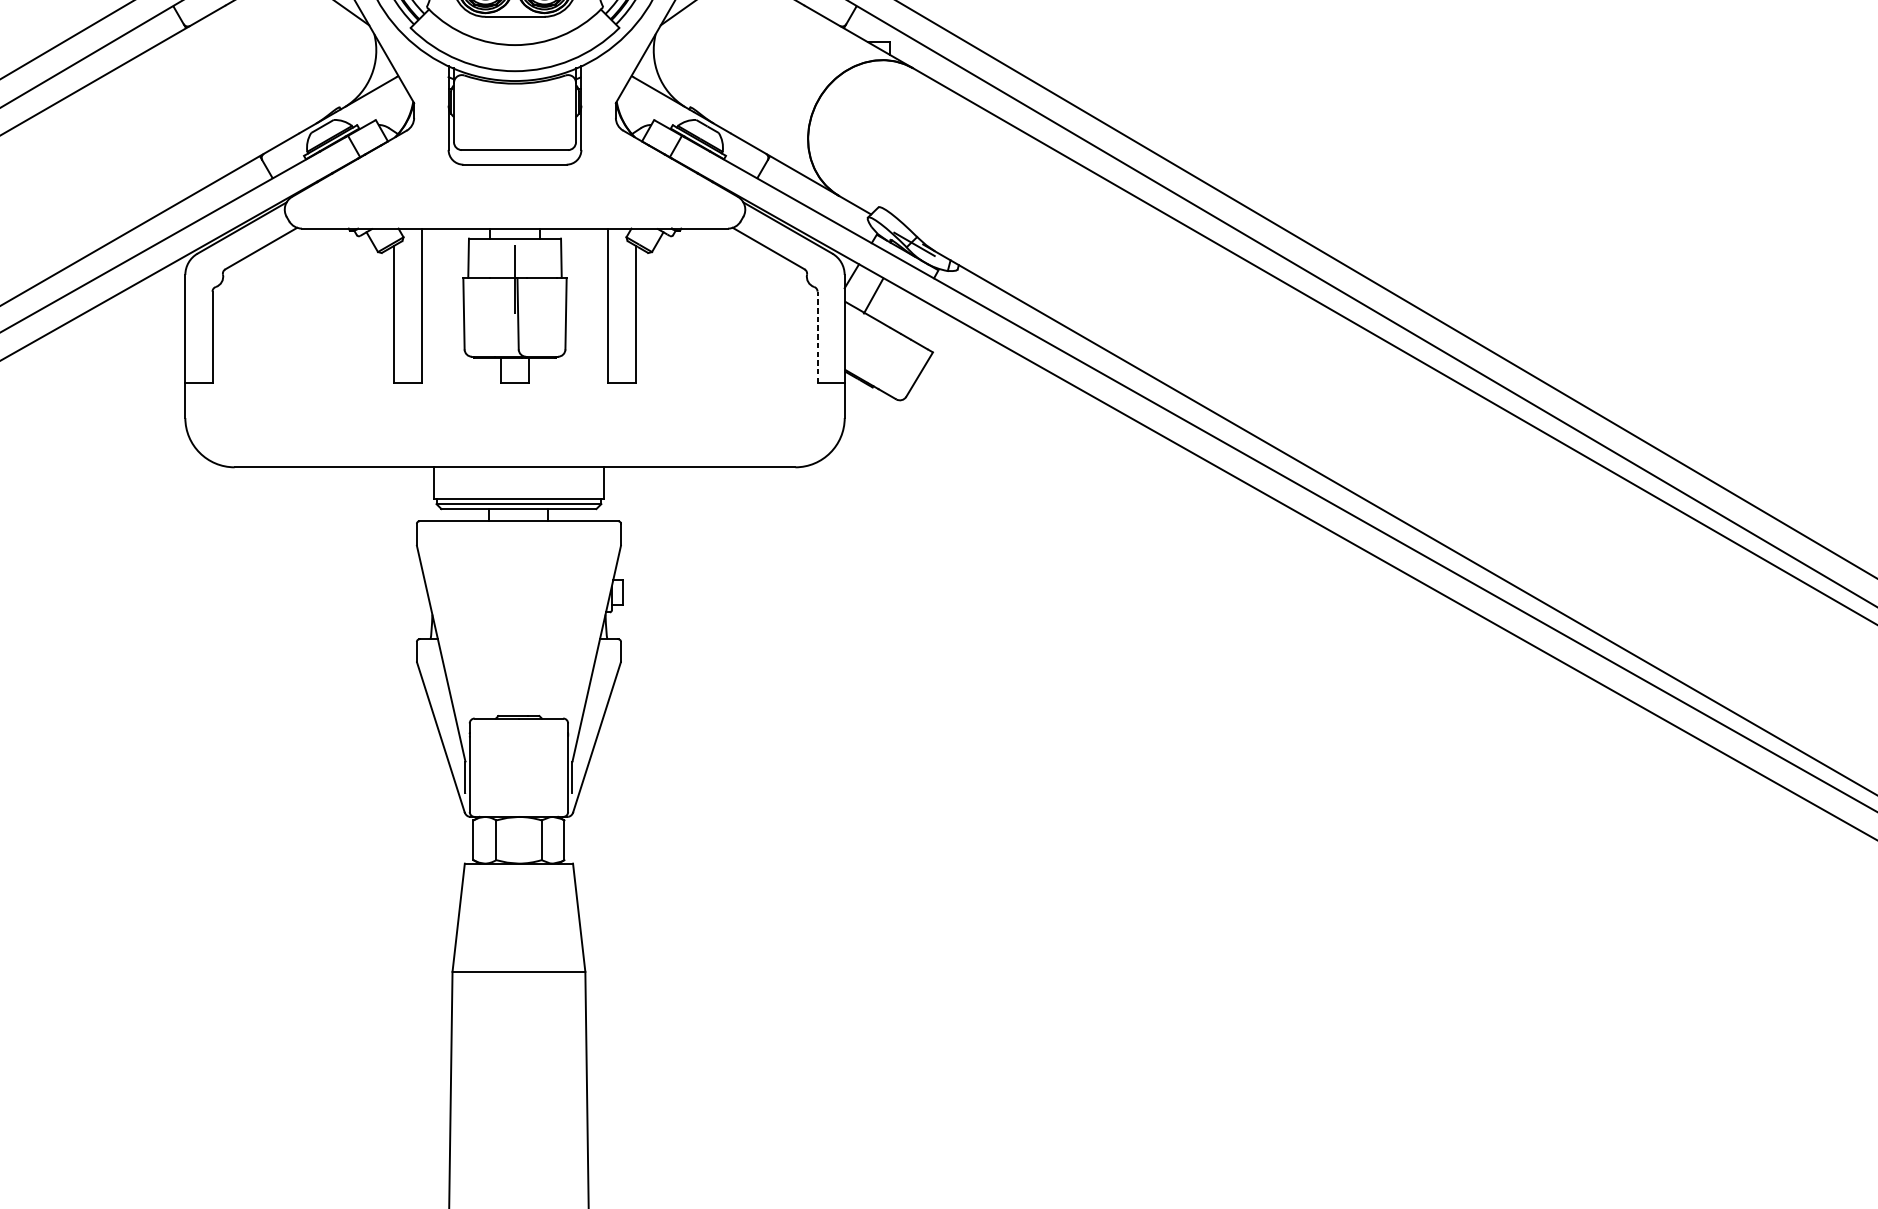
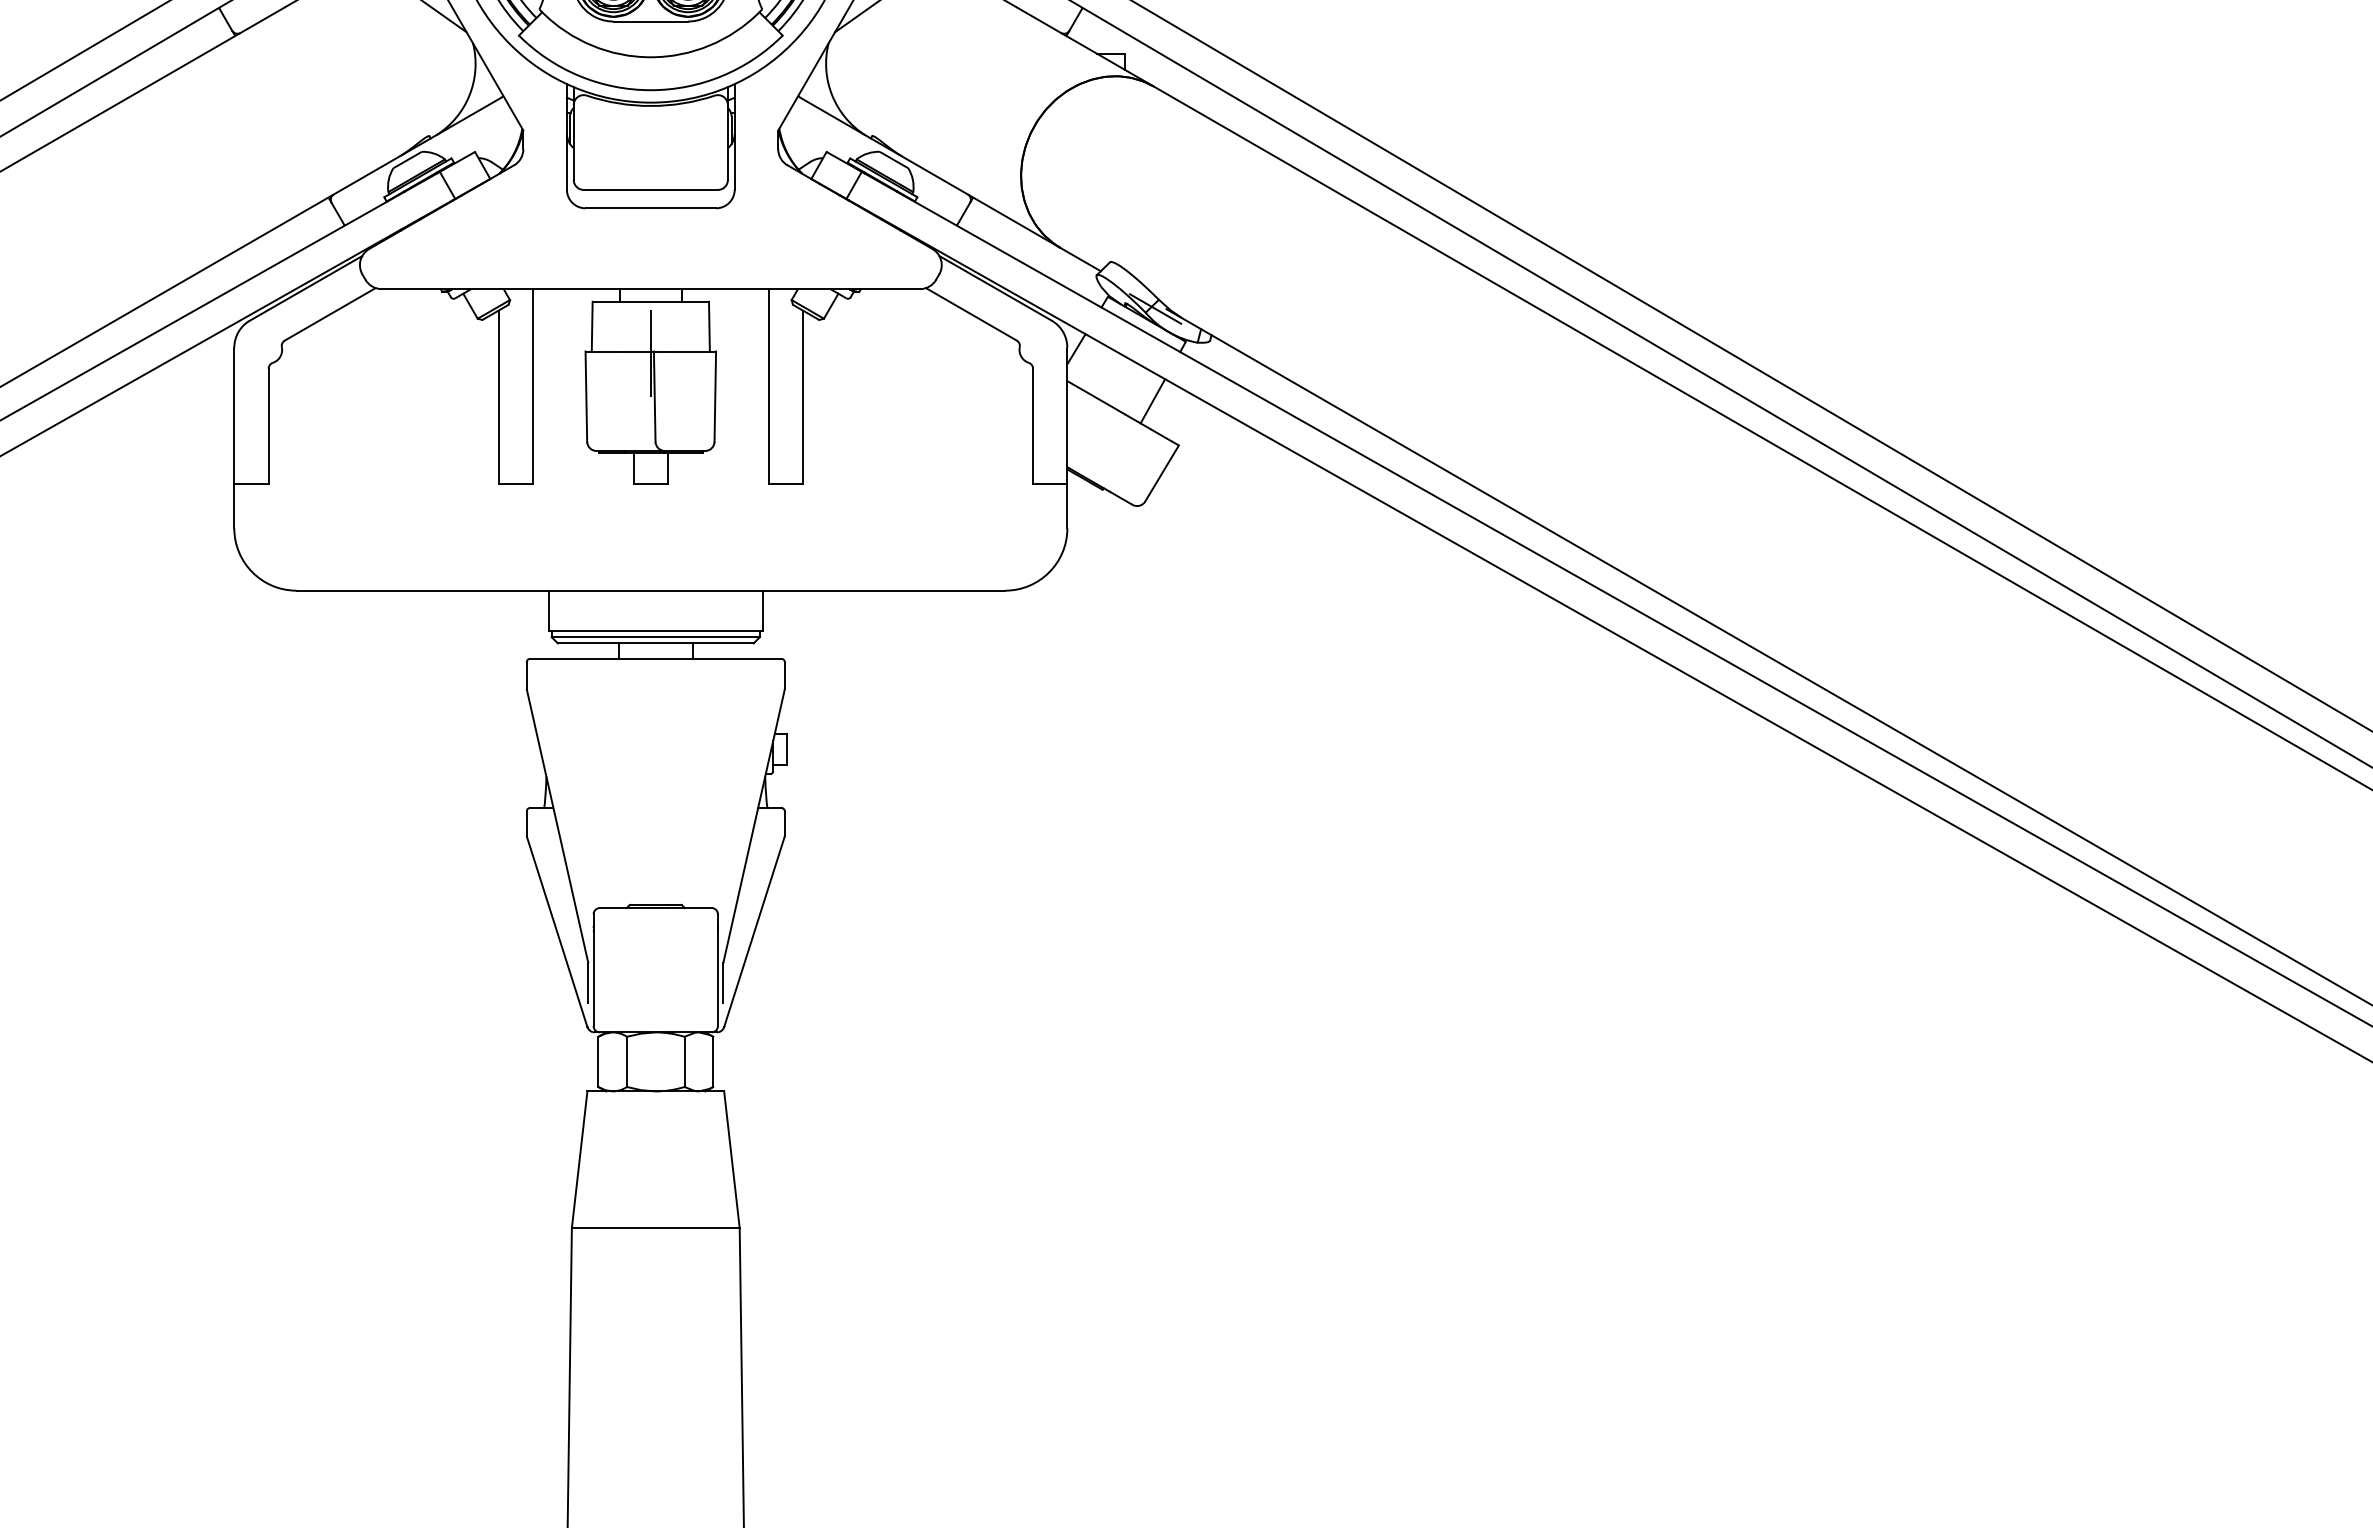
line: (873, 296) -> (1152, 401), moved
line: (817, 337) -> (1033, 426), dashed -> solid

